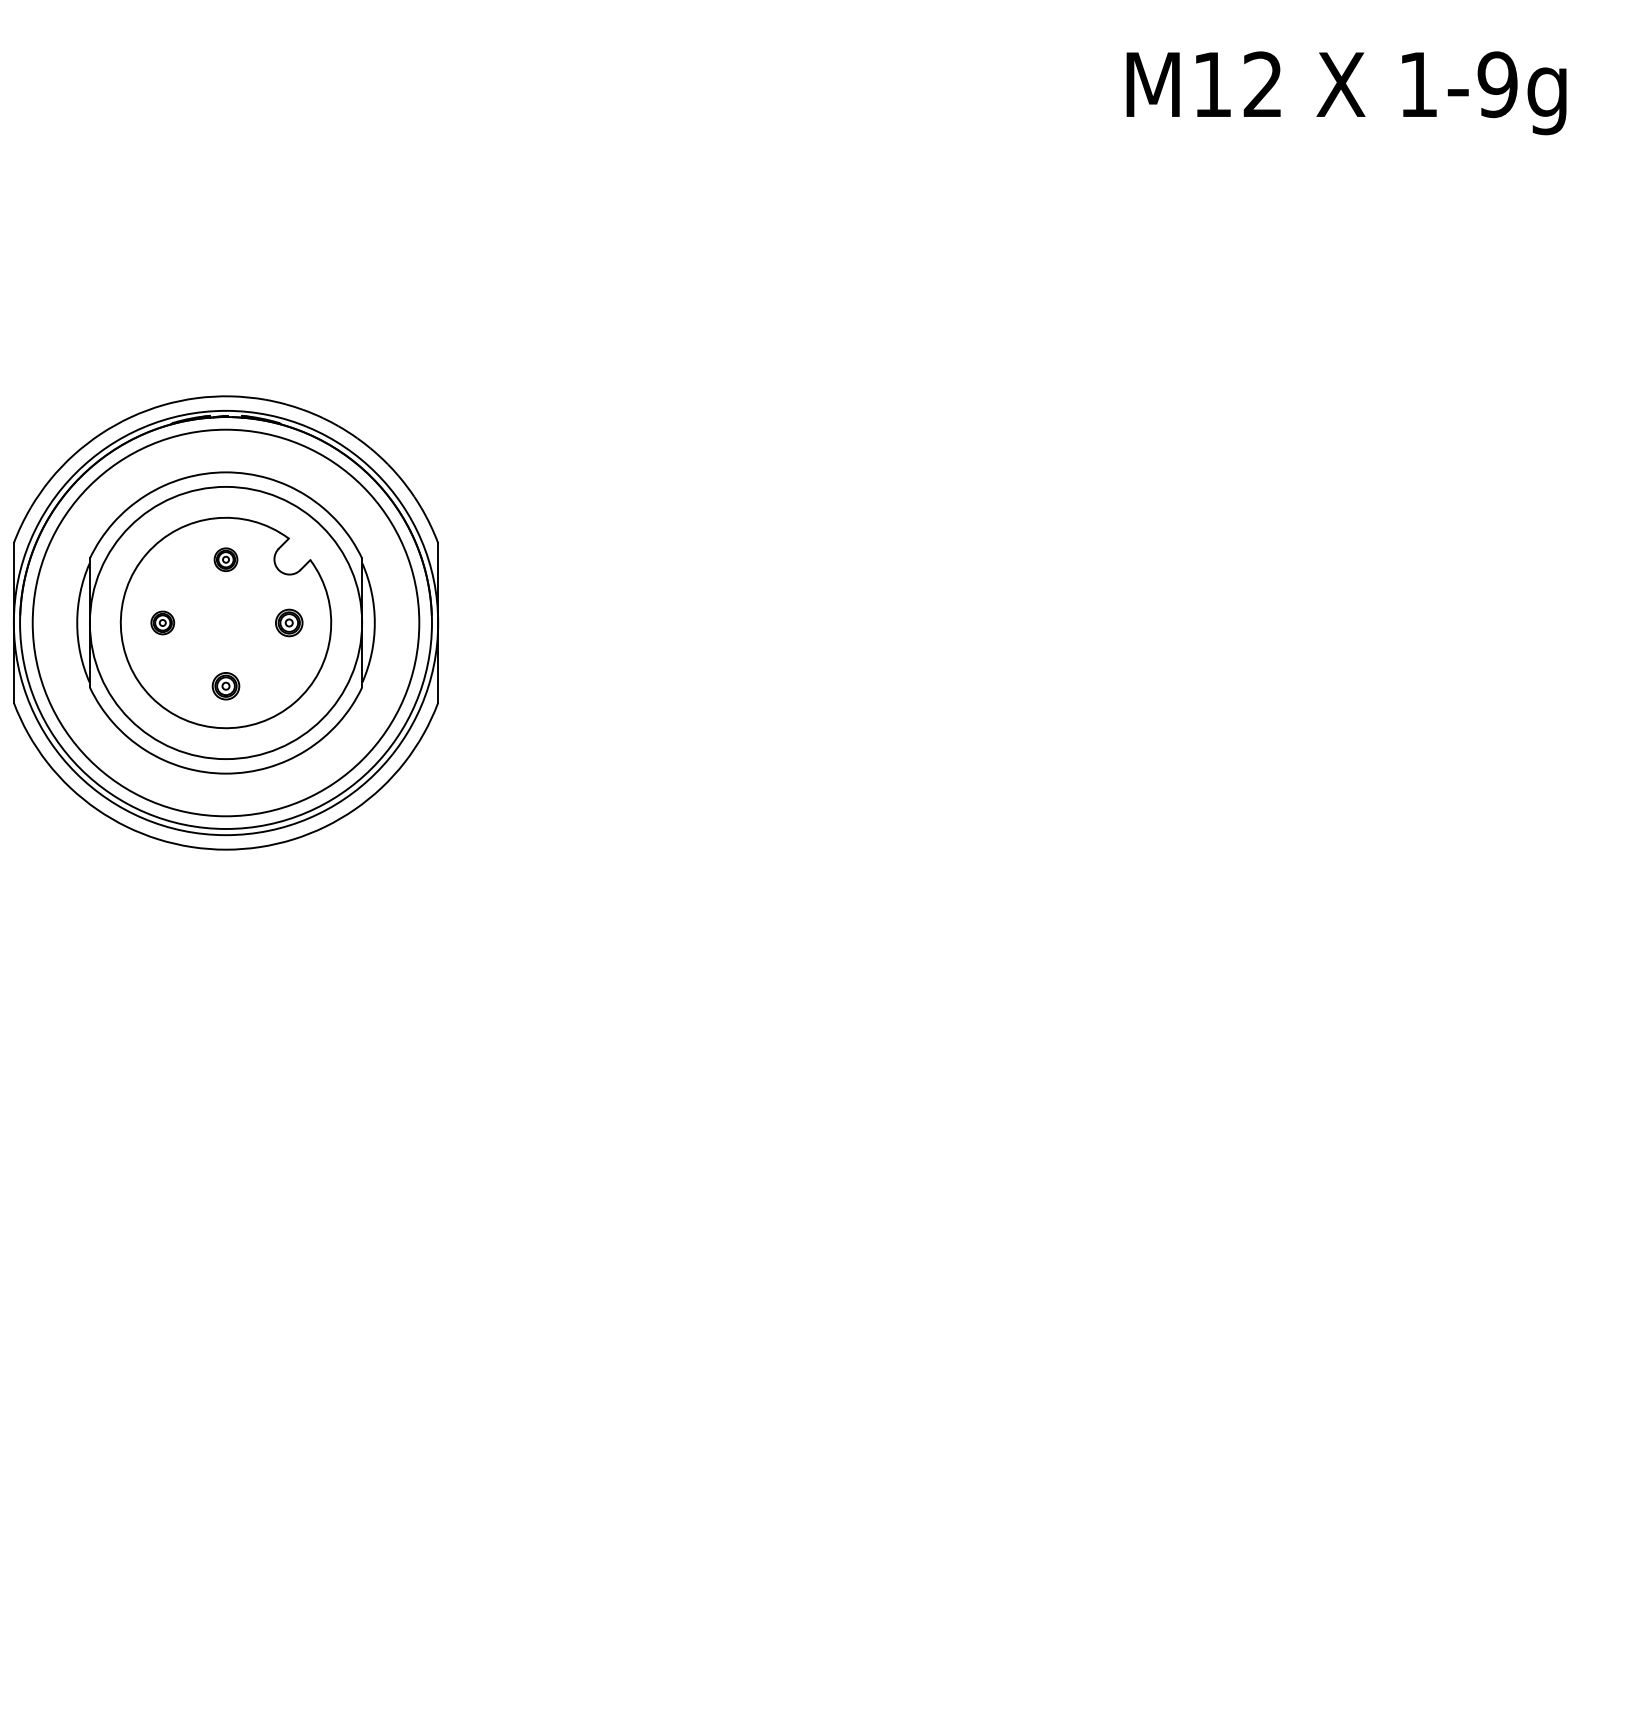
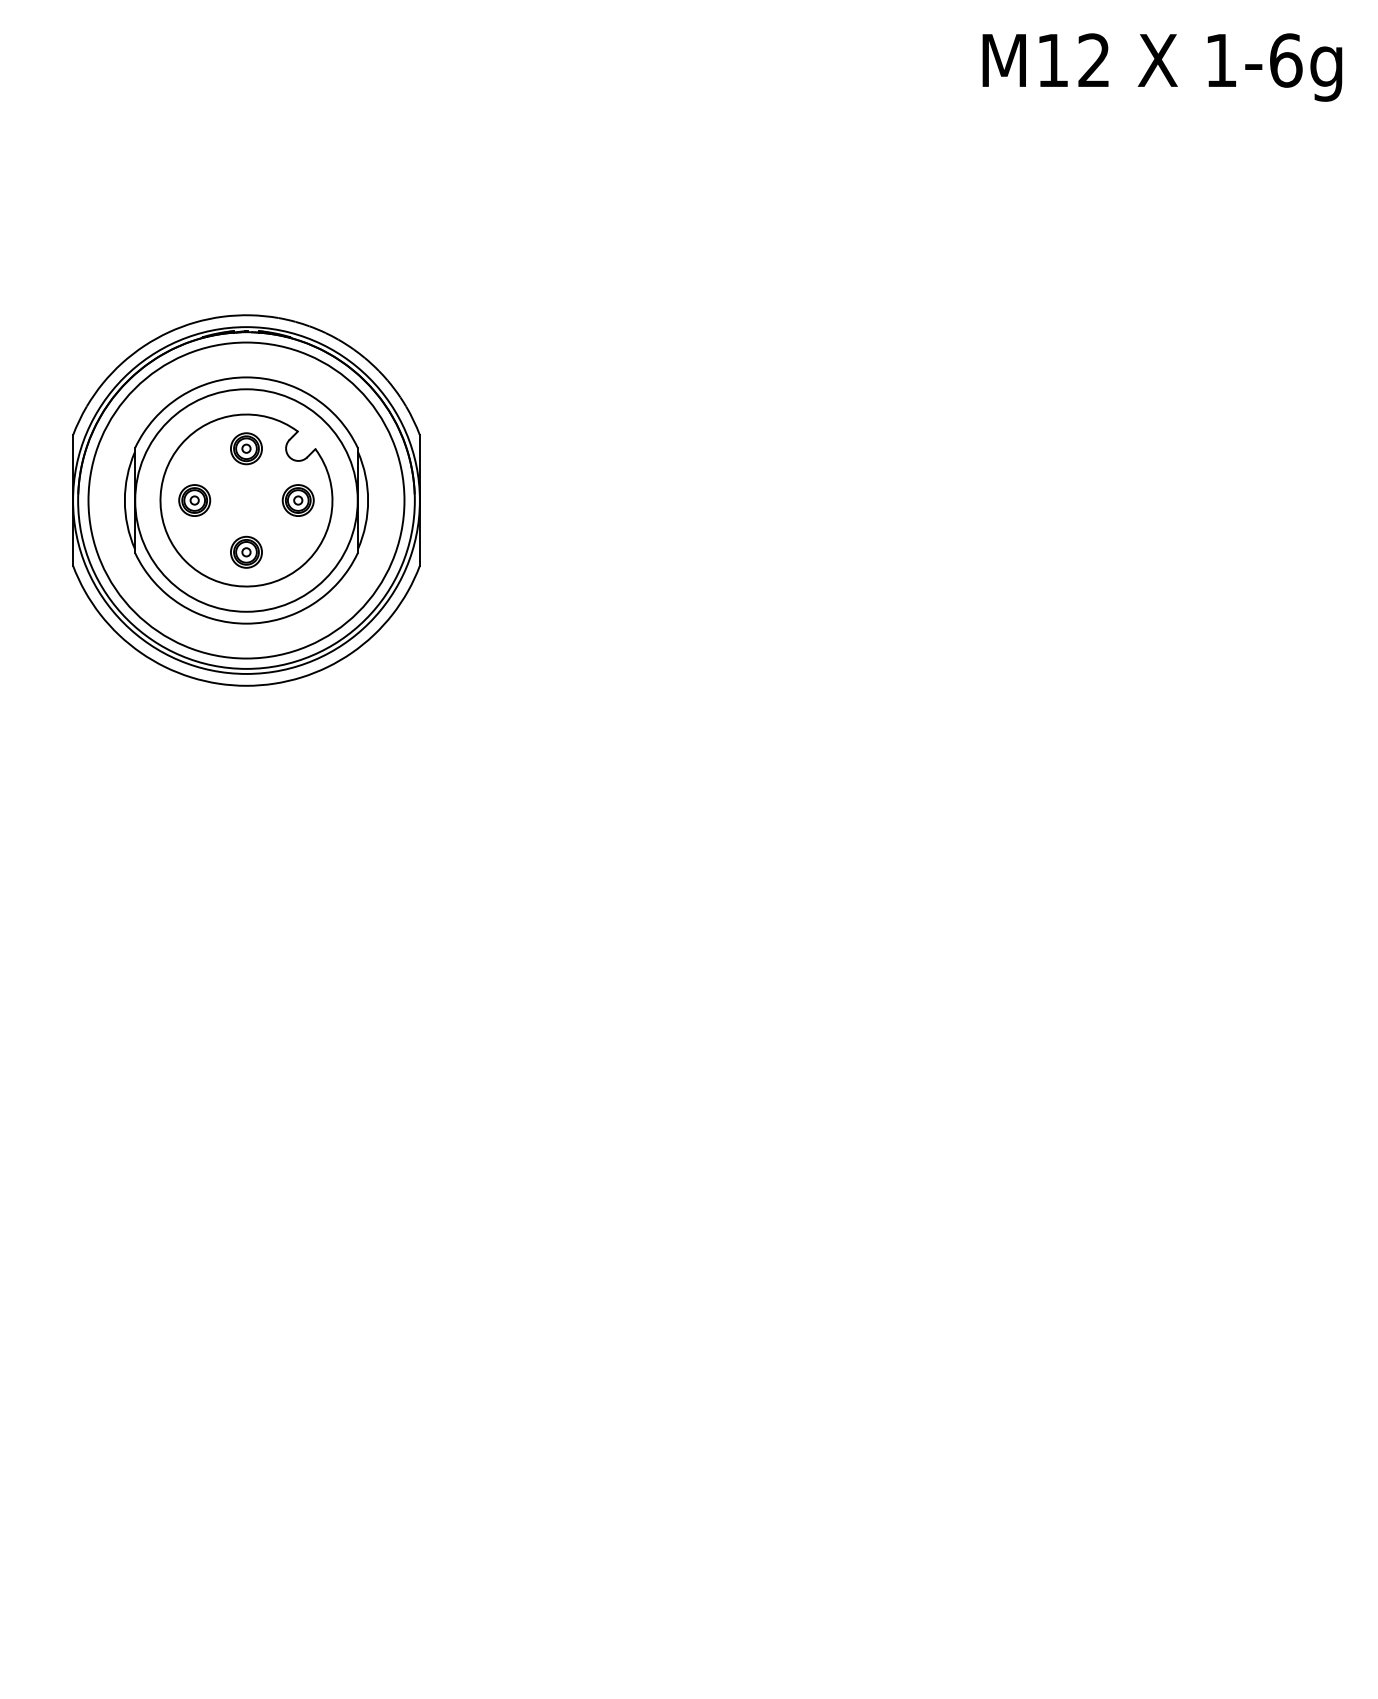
text: (1497, 84) -> (1285, 60), 1-9g -> 1-6g
part: (226, 559) -> (246, 448), size x1.67
part: (162, 622) -> (194, 500), size x1.67
part: (288, 622) -> (297, 500), size x1.43
part: (226, 685) -> (246, 551), size x1.43

